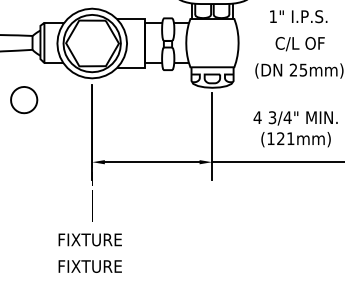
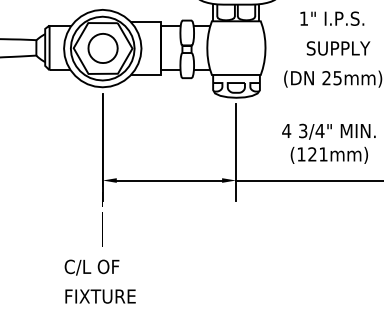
text: (304, 44) -> (338, 49), C/L OF -> SUPPLY
part: (23, 100) -> (102, 48), moved
text: (89, 240) -> (99, 267), FIXTURE -> C/L OF

